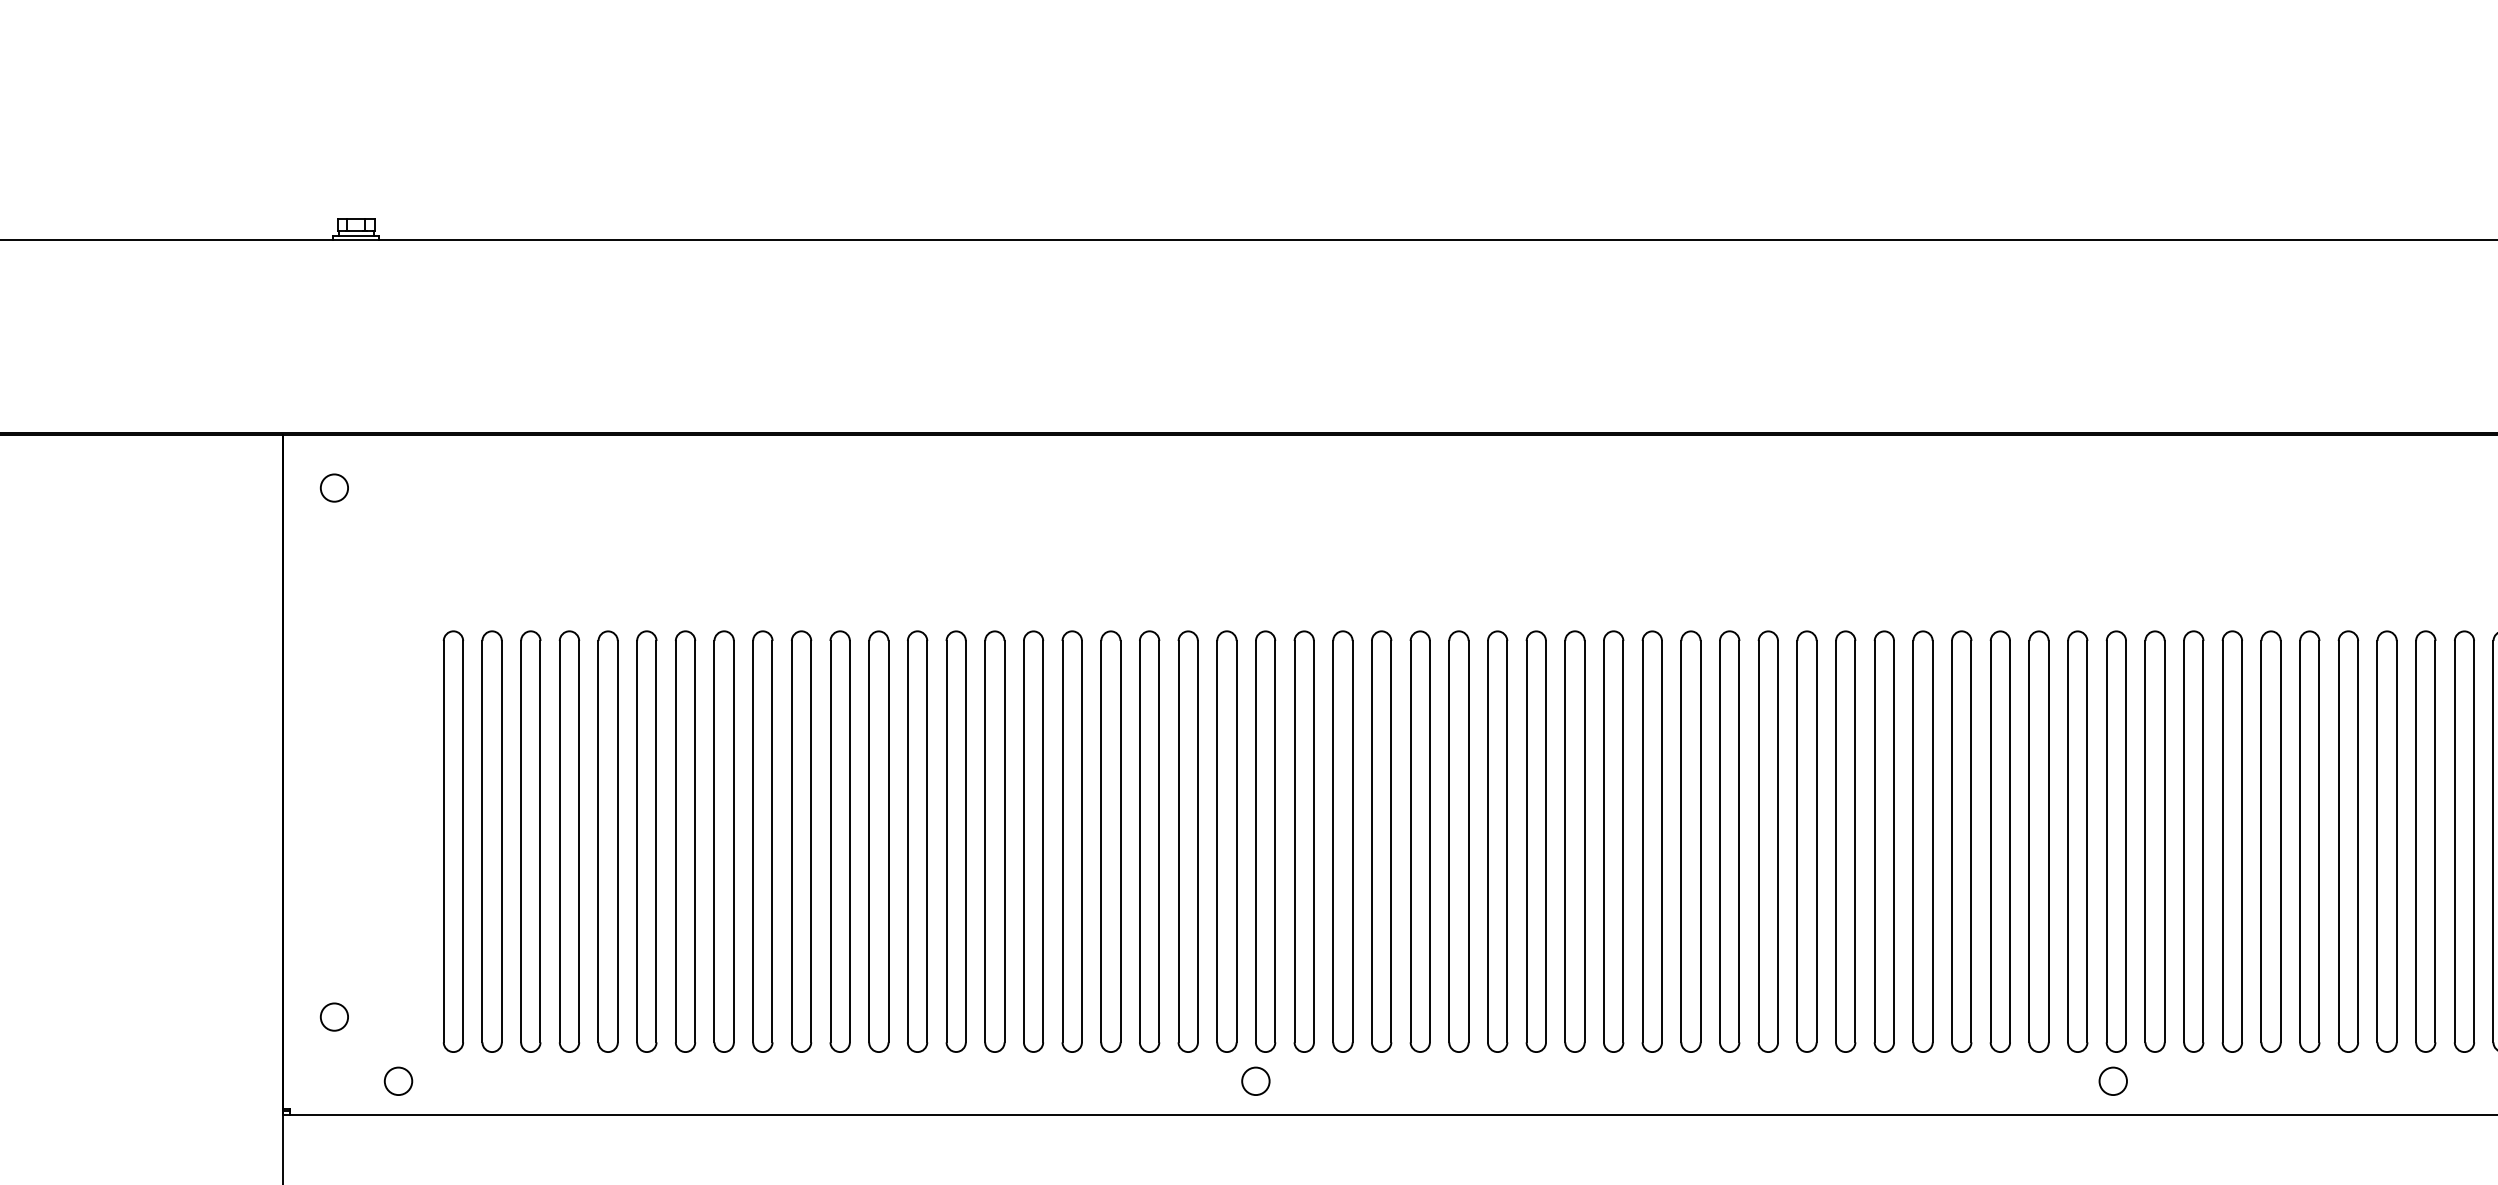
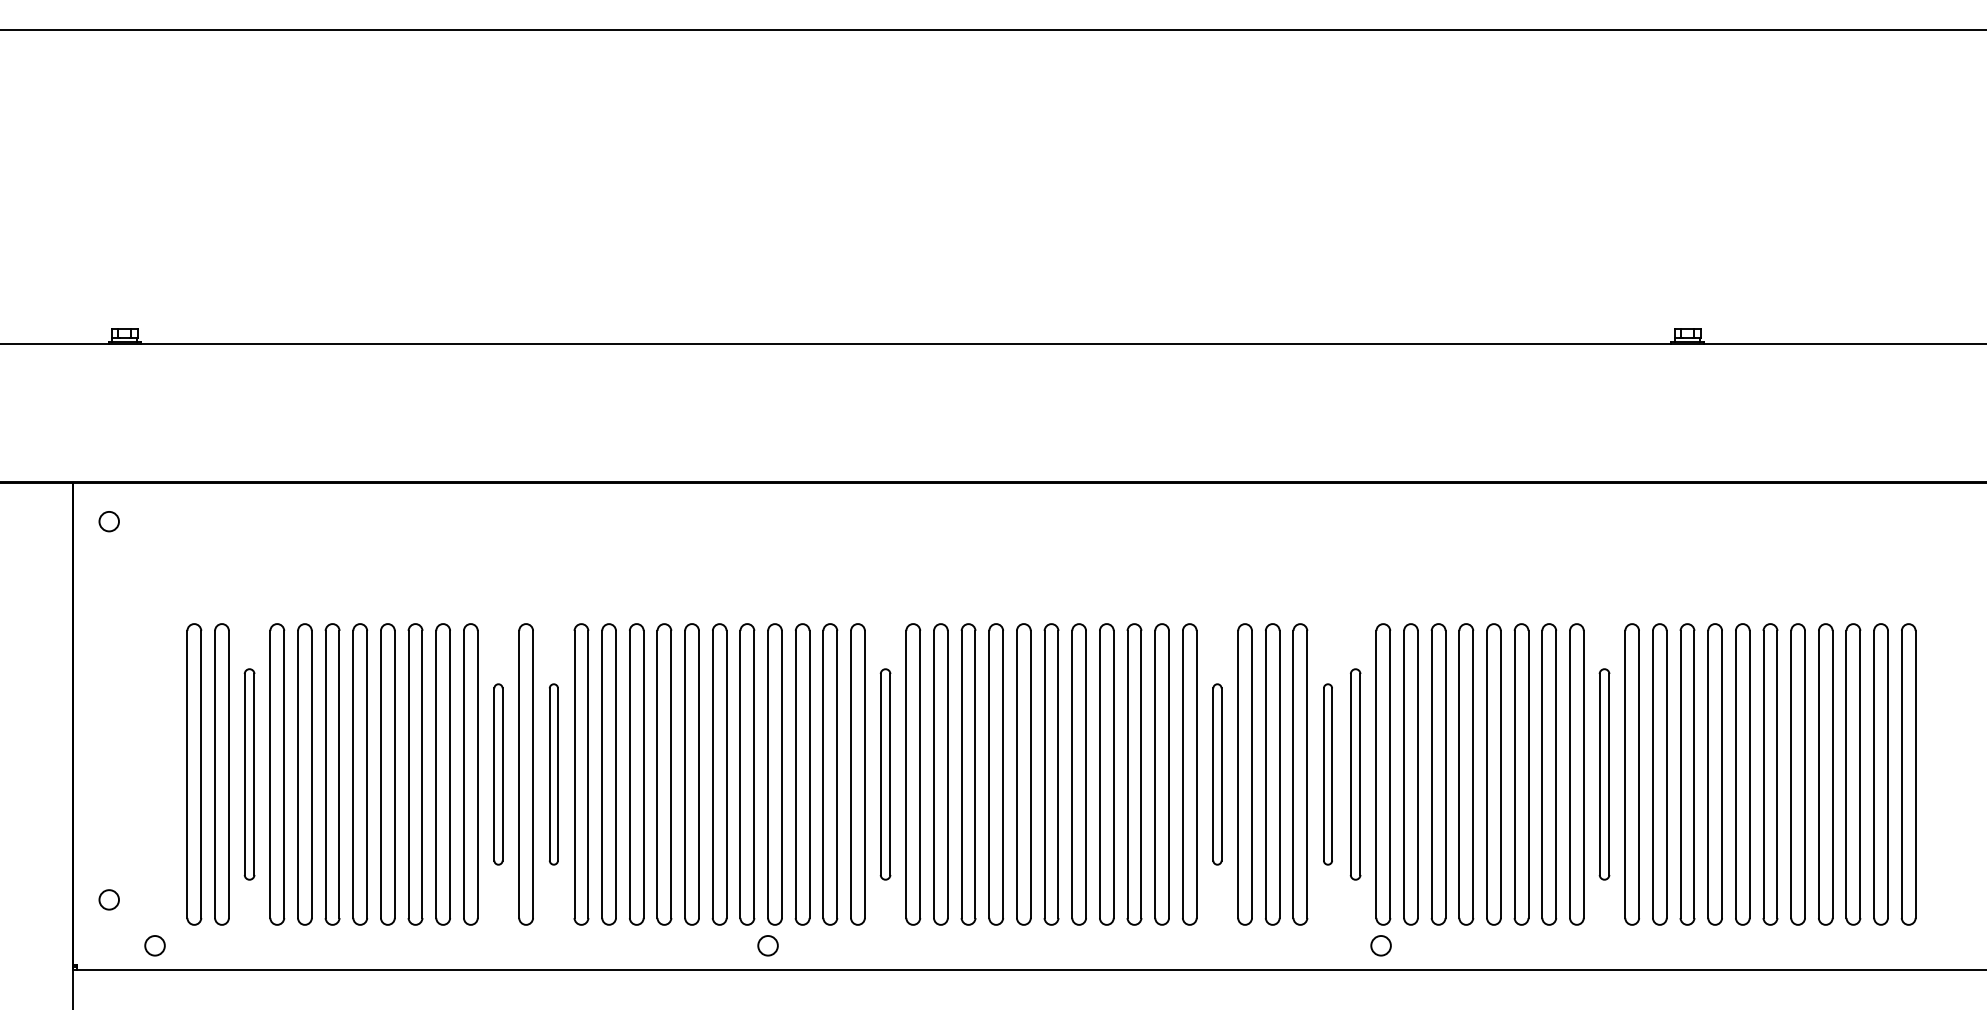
part: (530, 841) -> (249, 774), size x0.7
part: (878, 841) -> (498, 774), size x0.6
part: (955, 841) -> (553, 774), size x0.6
part: (1420, 841) -> (885, 774), size x0.7
part: (1884, 841) -> (1217, 774), size x0.6
part: (2038, 841) -> (1327, 774), size x0.6
part: (2077, 841) -> (1355, 774), size x0.7
part: (2425, 841) -> (1604, 774), size x0.7

